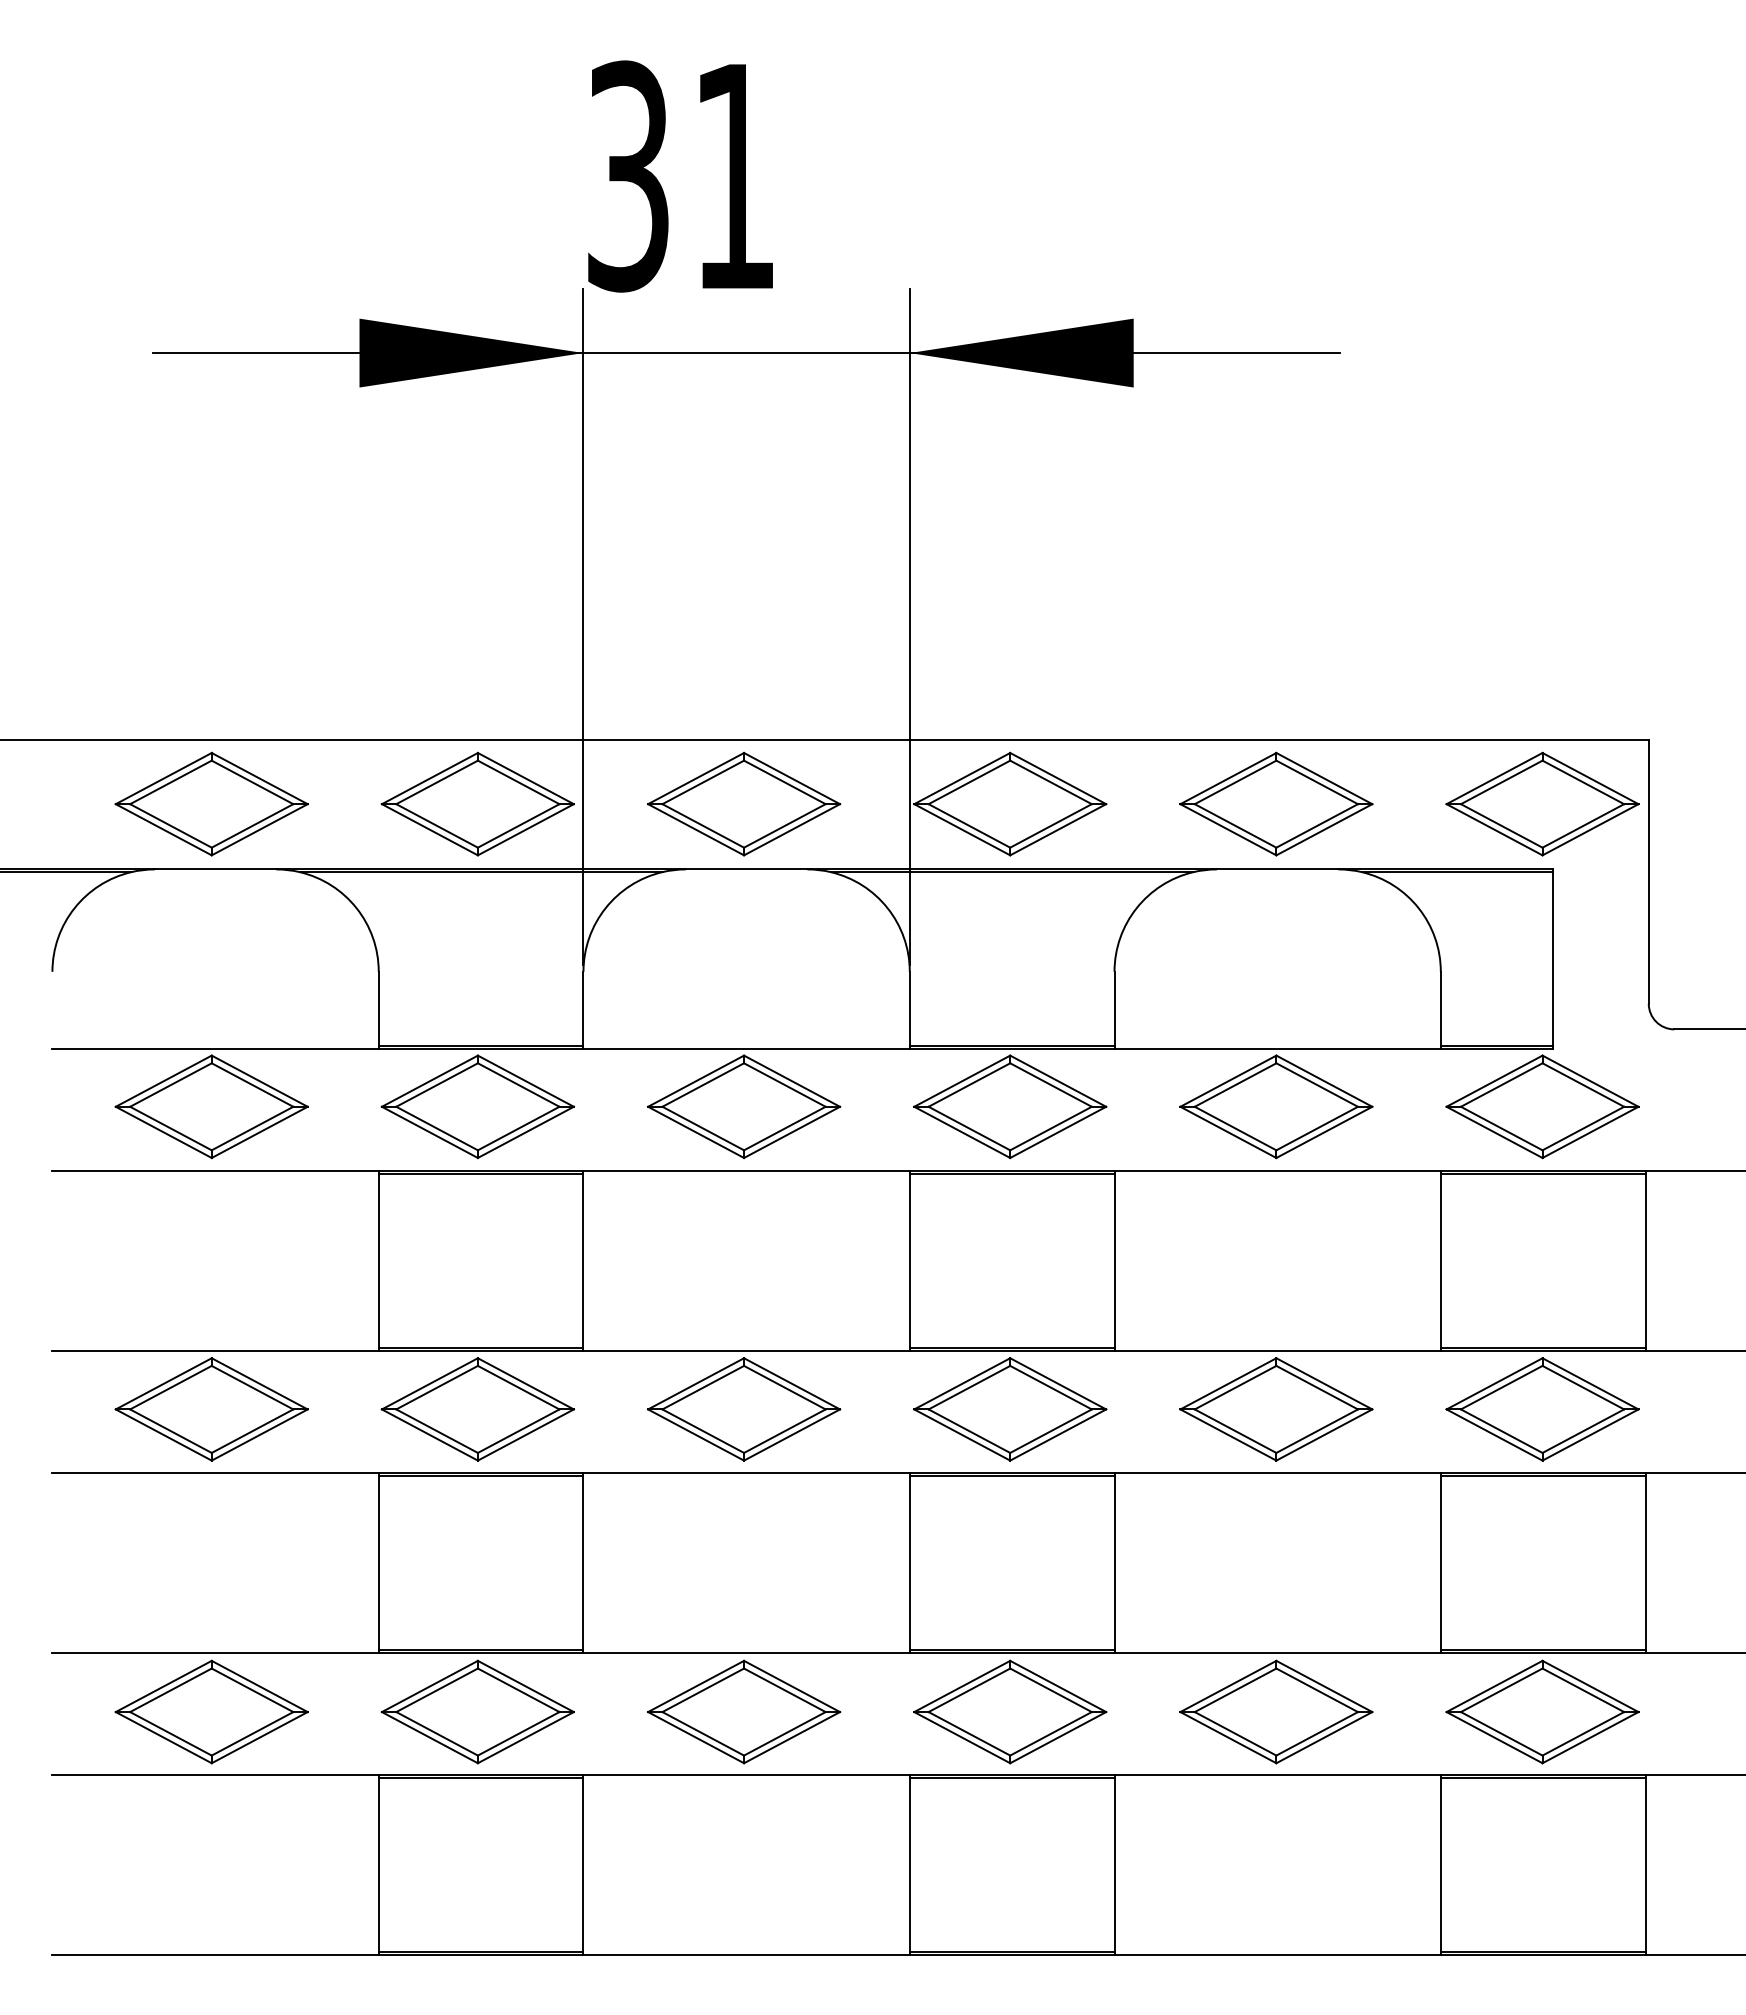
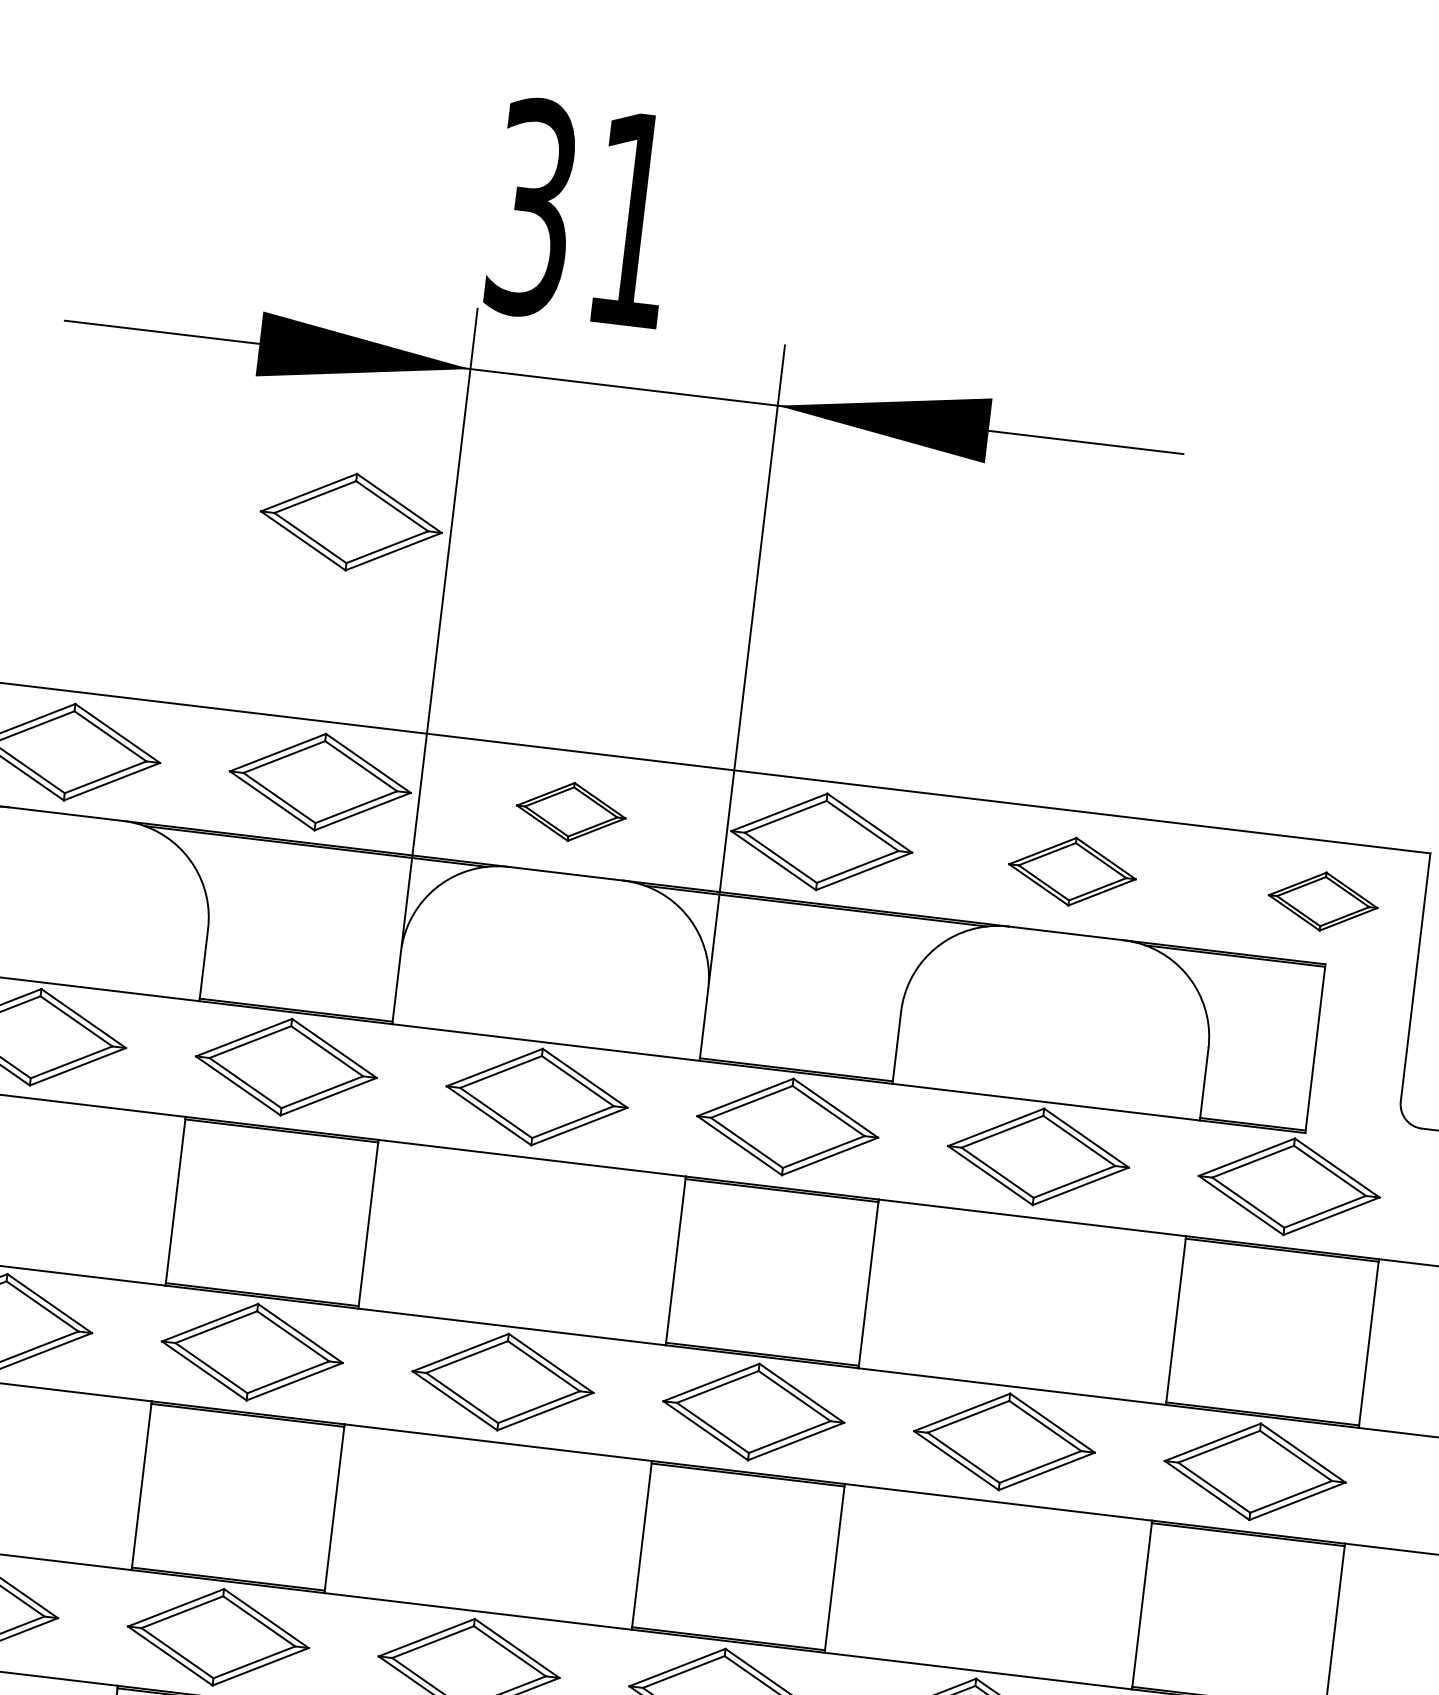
part: (477, 527) -> (351, 521), added
part: (744, 803) -> (571, 811), size x0.6
part: (1276, 803) -> (1072, 871), size x0.7
part: (1542, 803) -> (1323, 901), size x0.6

